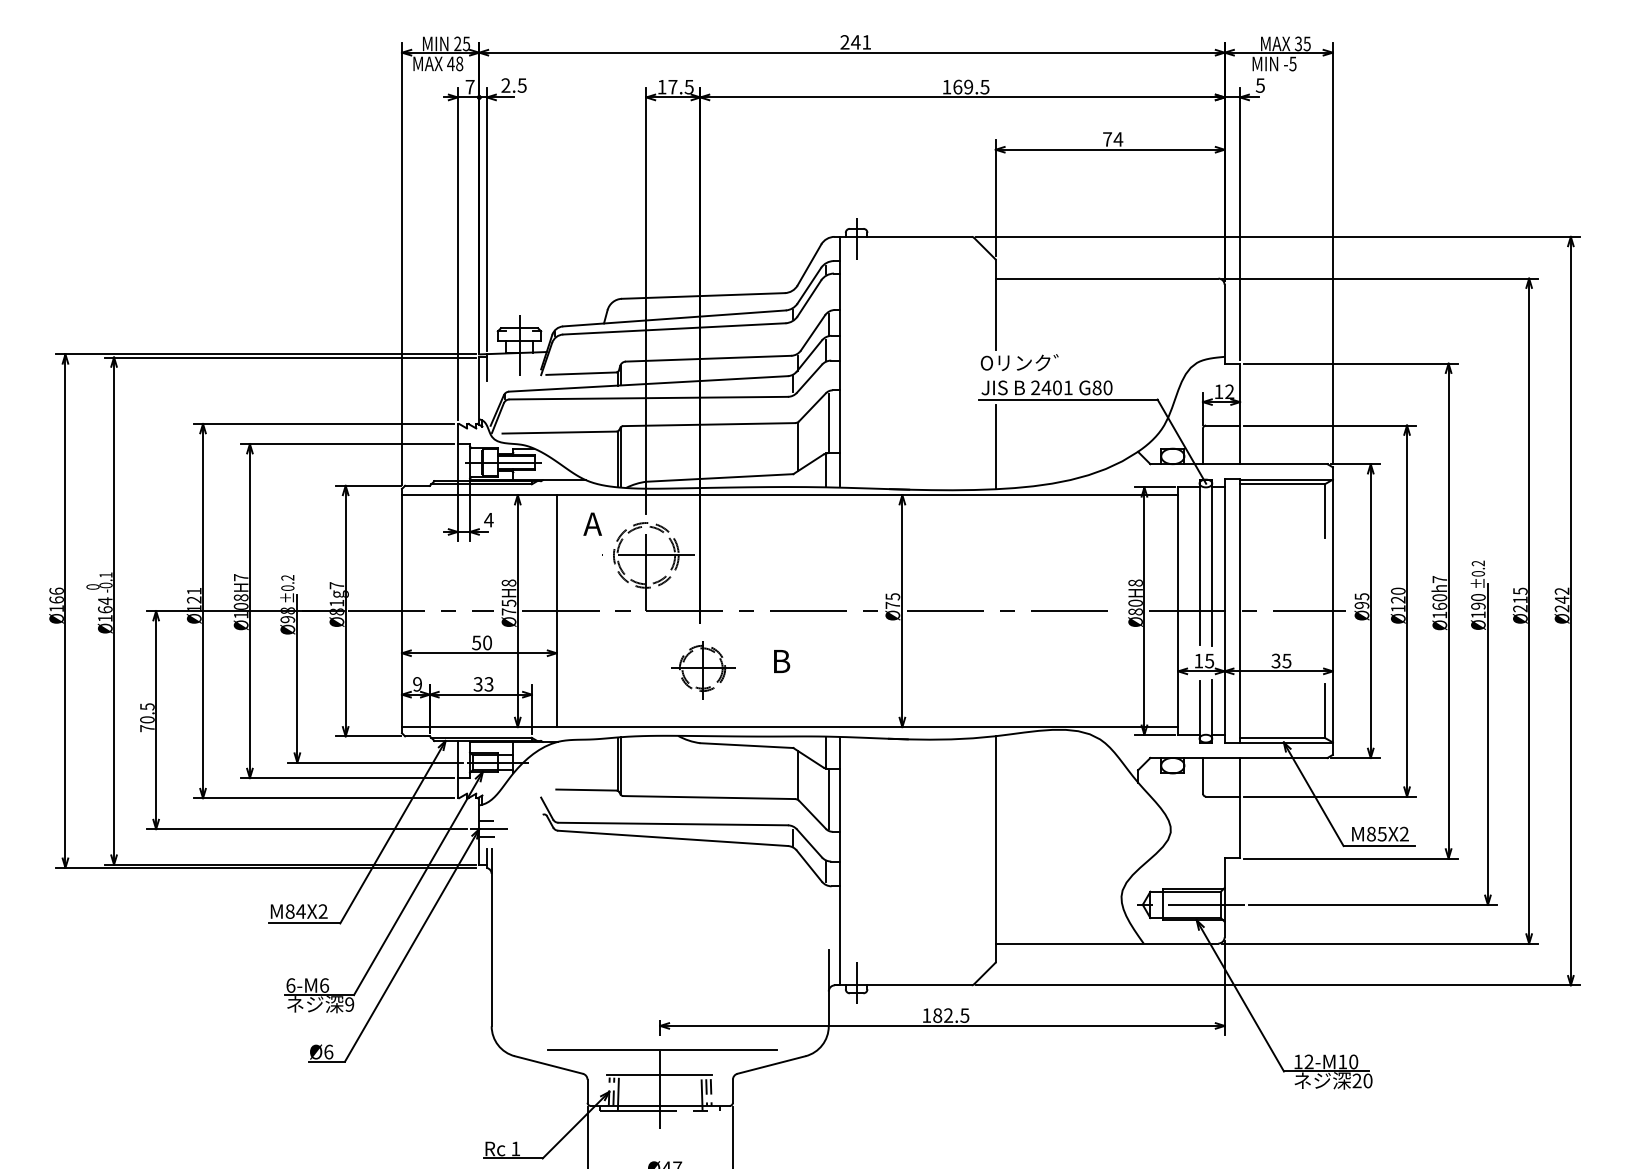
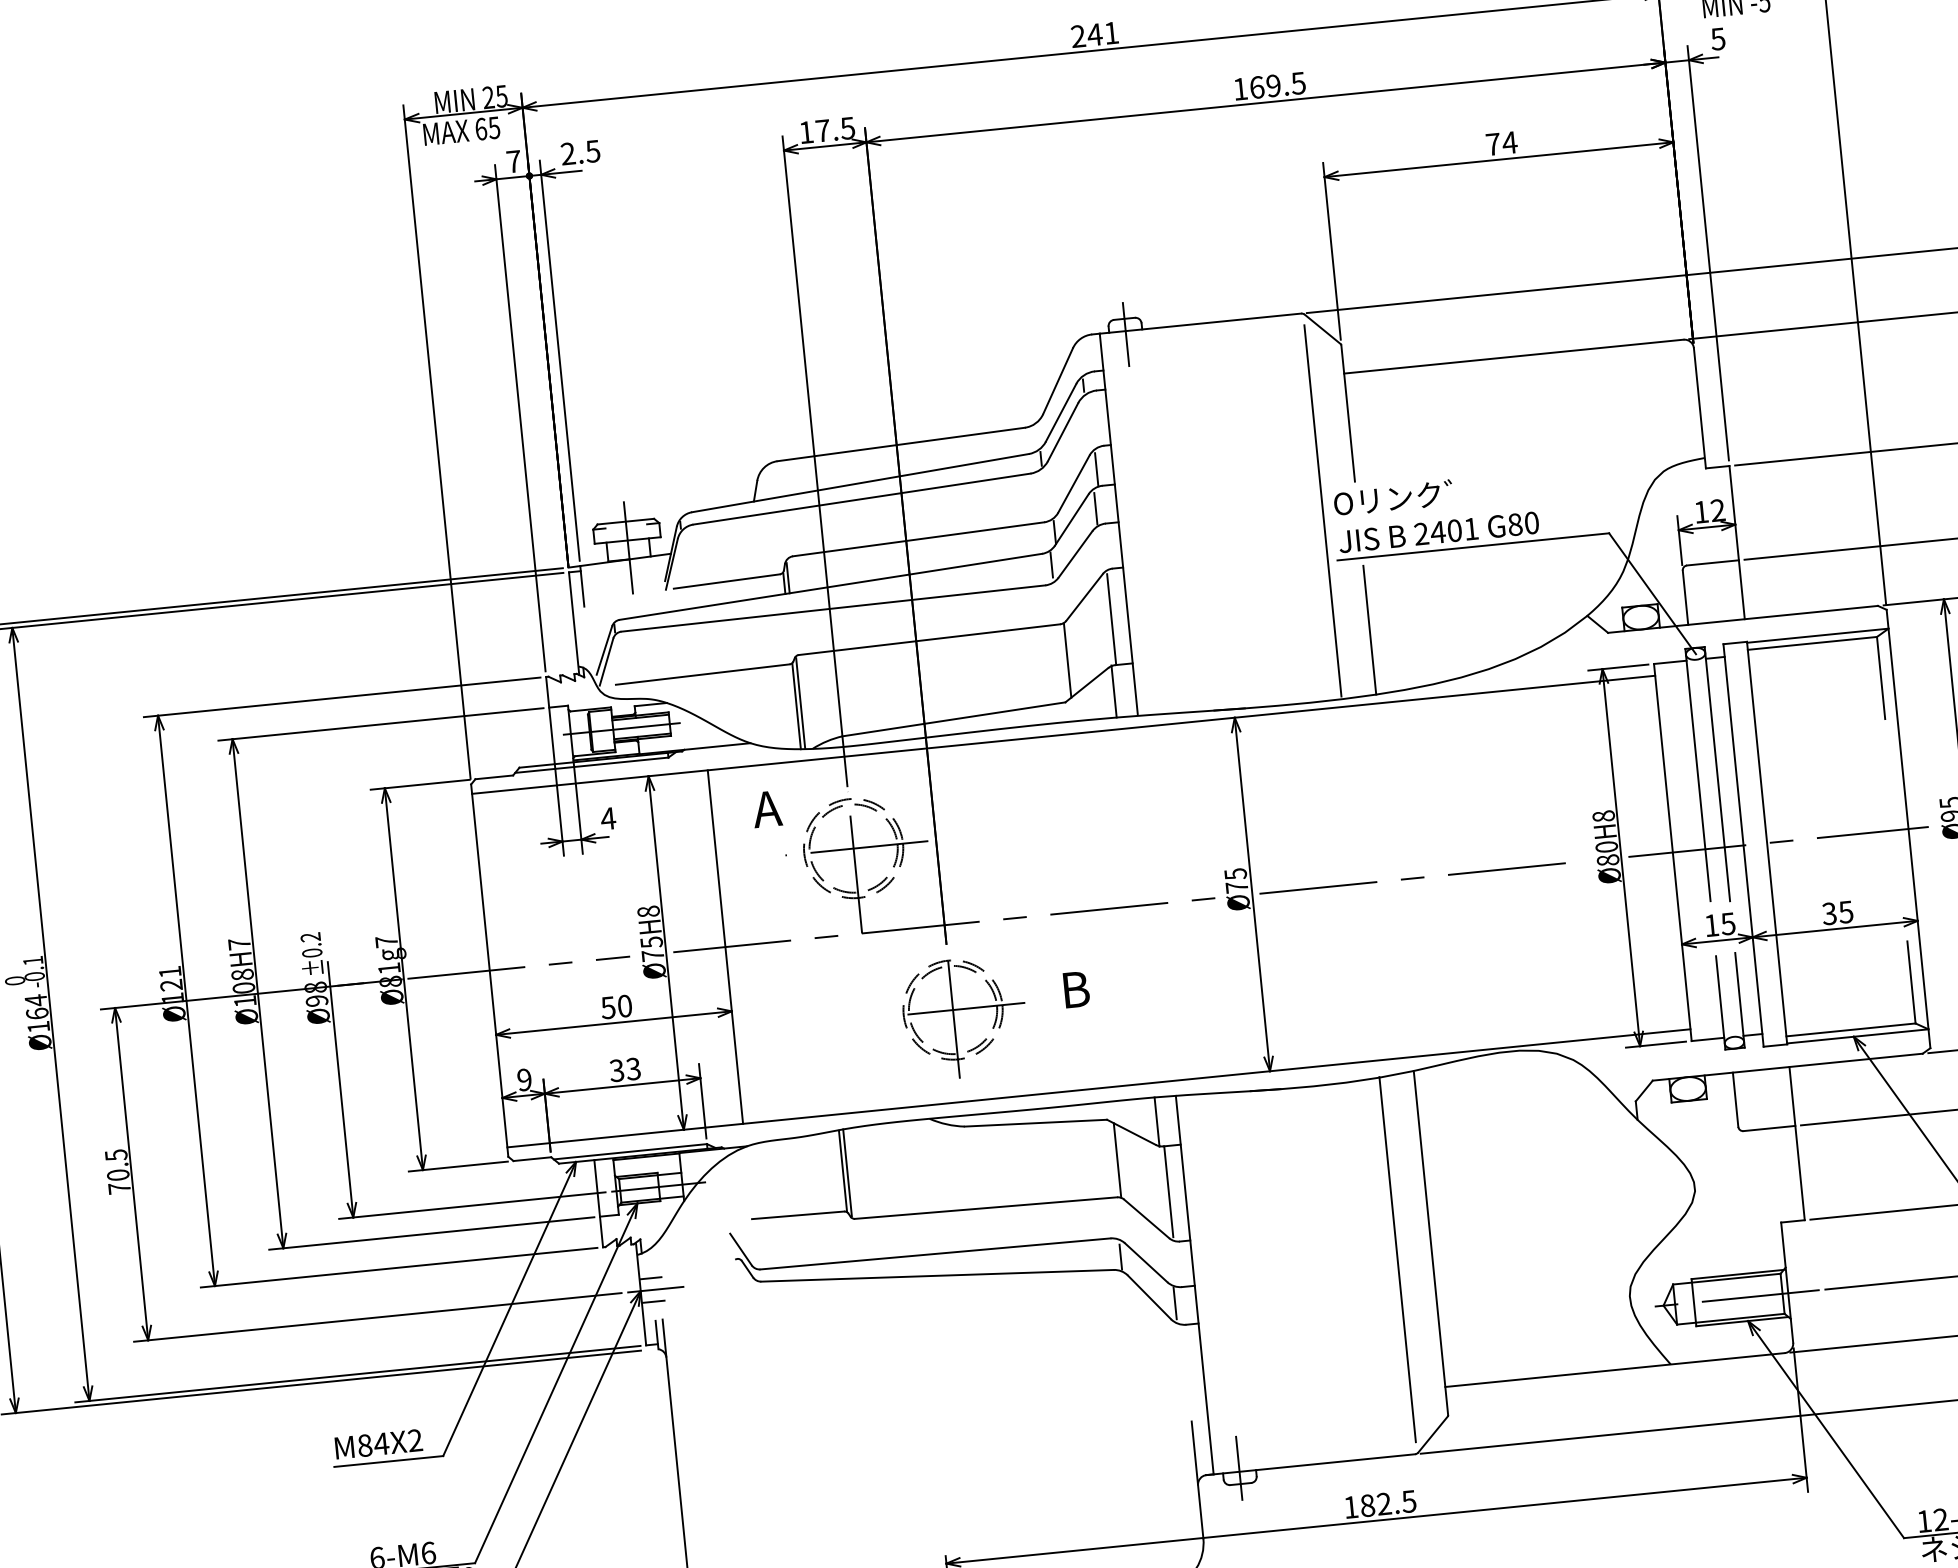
text: (455, 63) -> (487, 127), 48 -> 65
line: (973, 366) -> (1323, 510), added
part: (707, 672) -> (964, 1017), size x1.43
line: (973, 857) -> (1398, 1259), added

